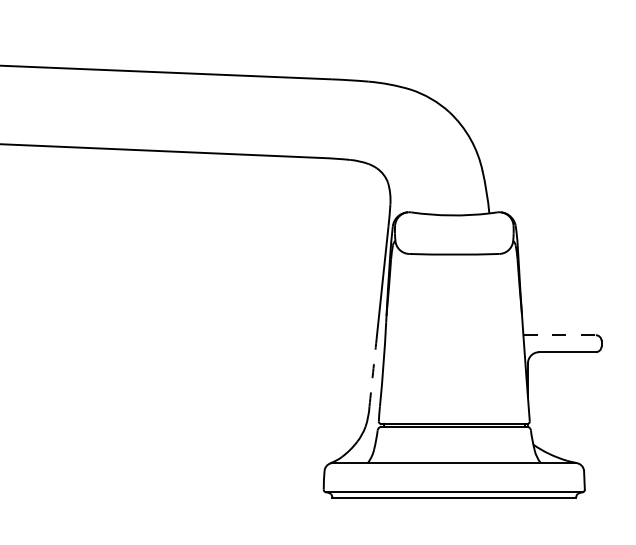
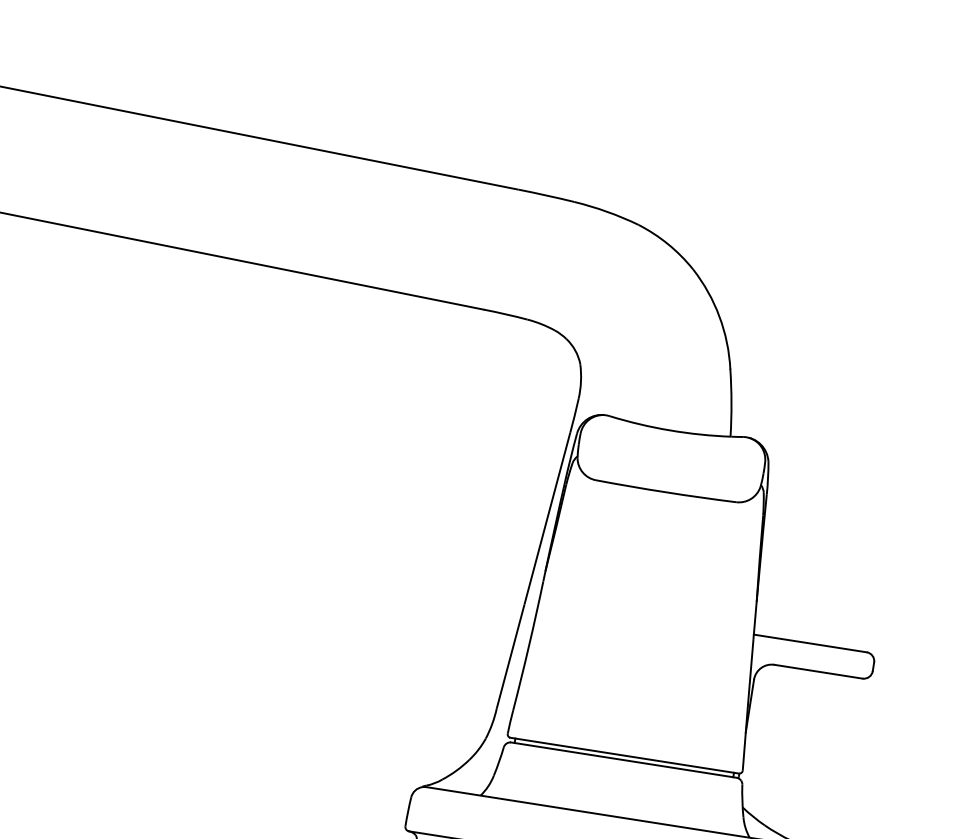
line: (560, 335) -> (811, 644), dashed -> solid
arc: (373, 372) -> (511, 656), dashed -> solid

